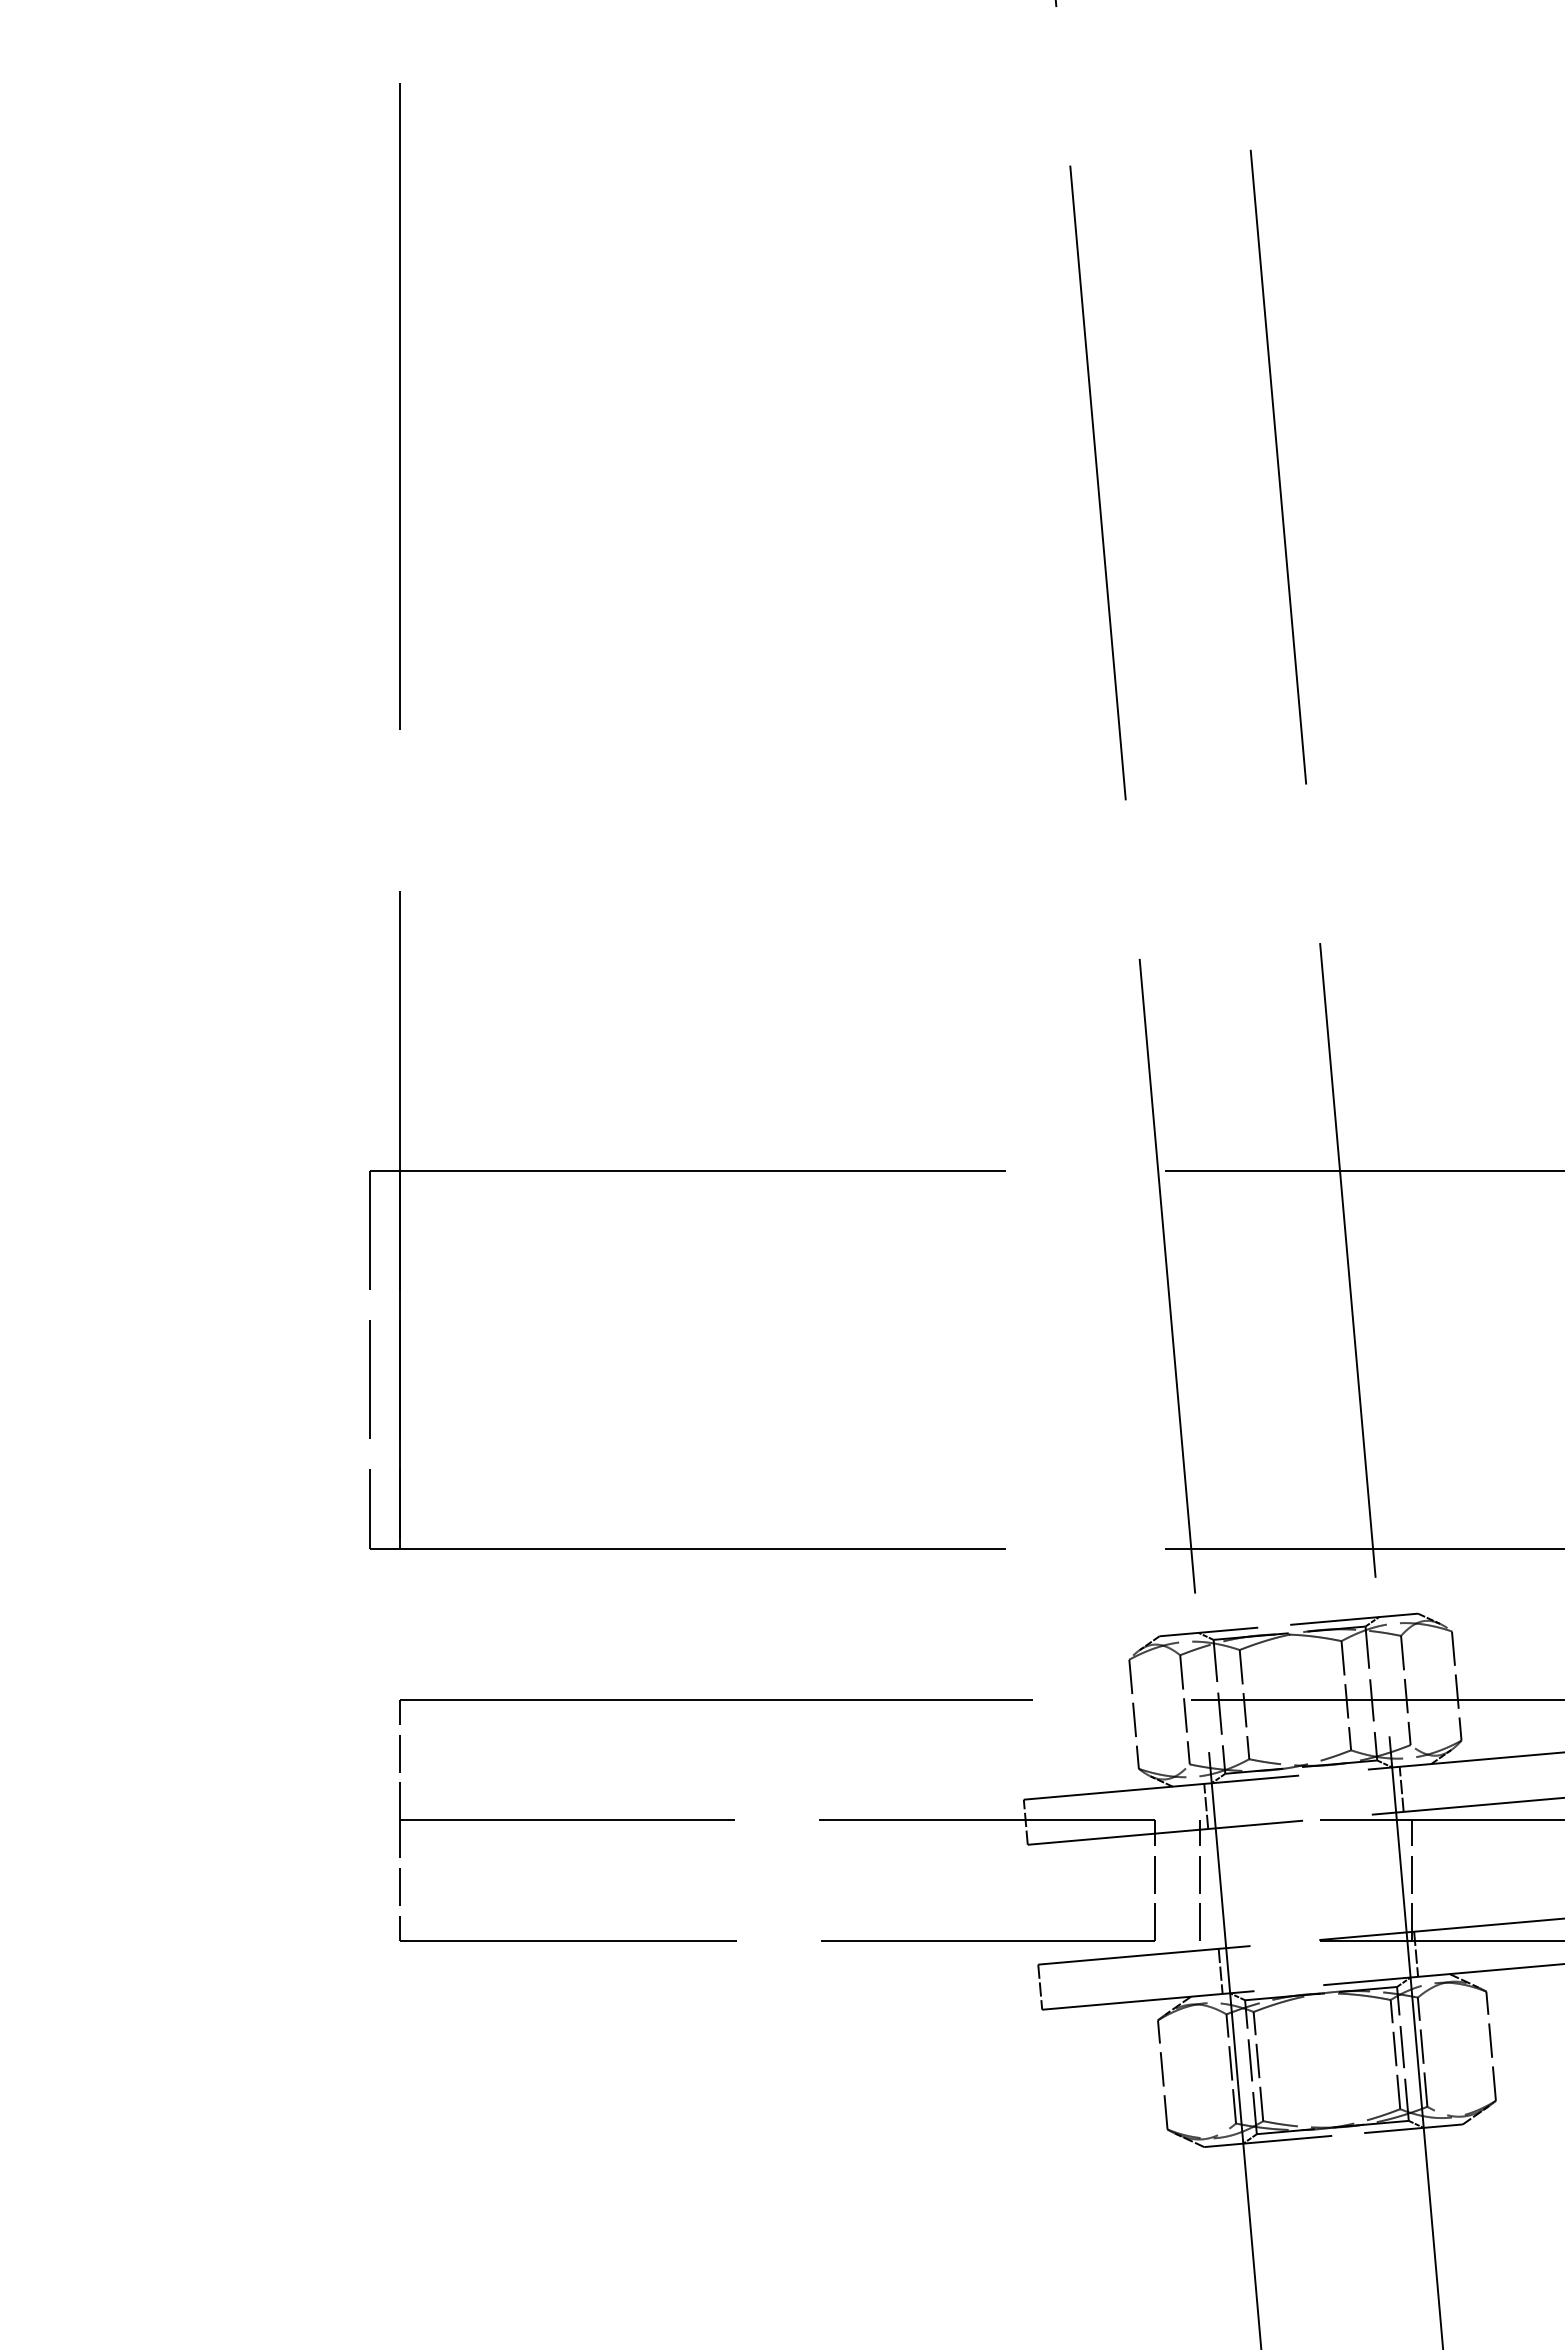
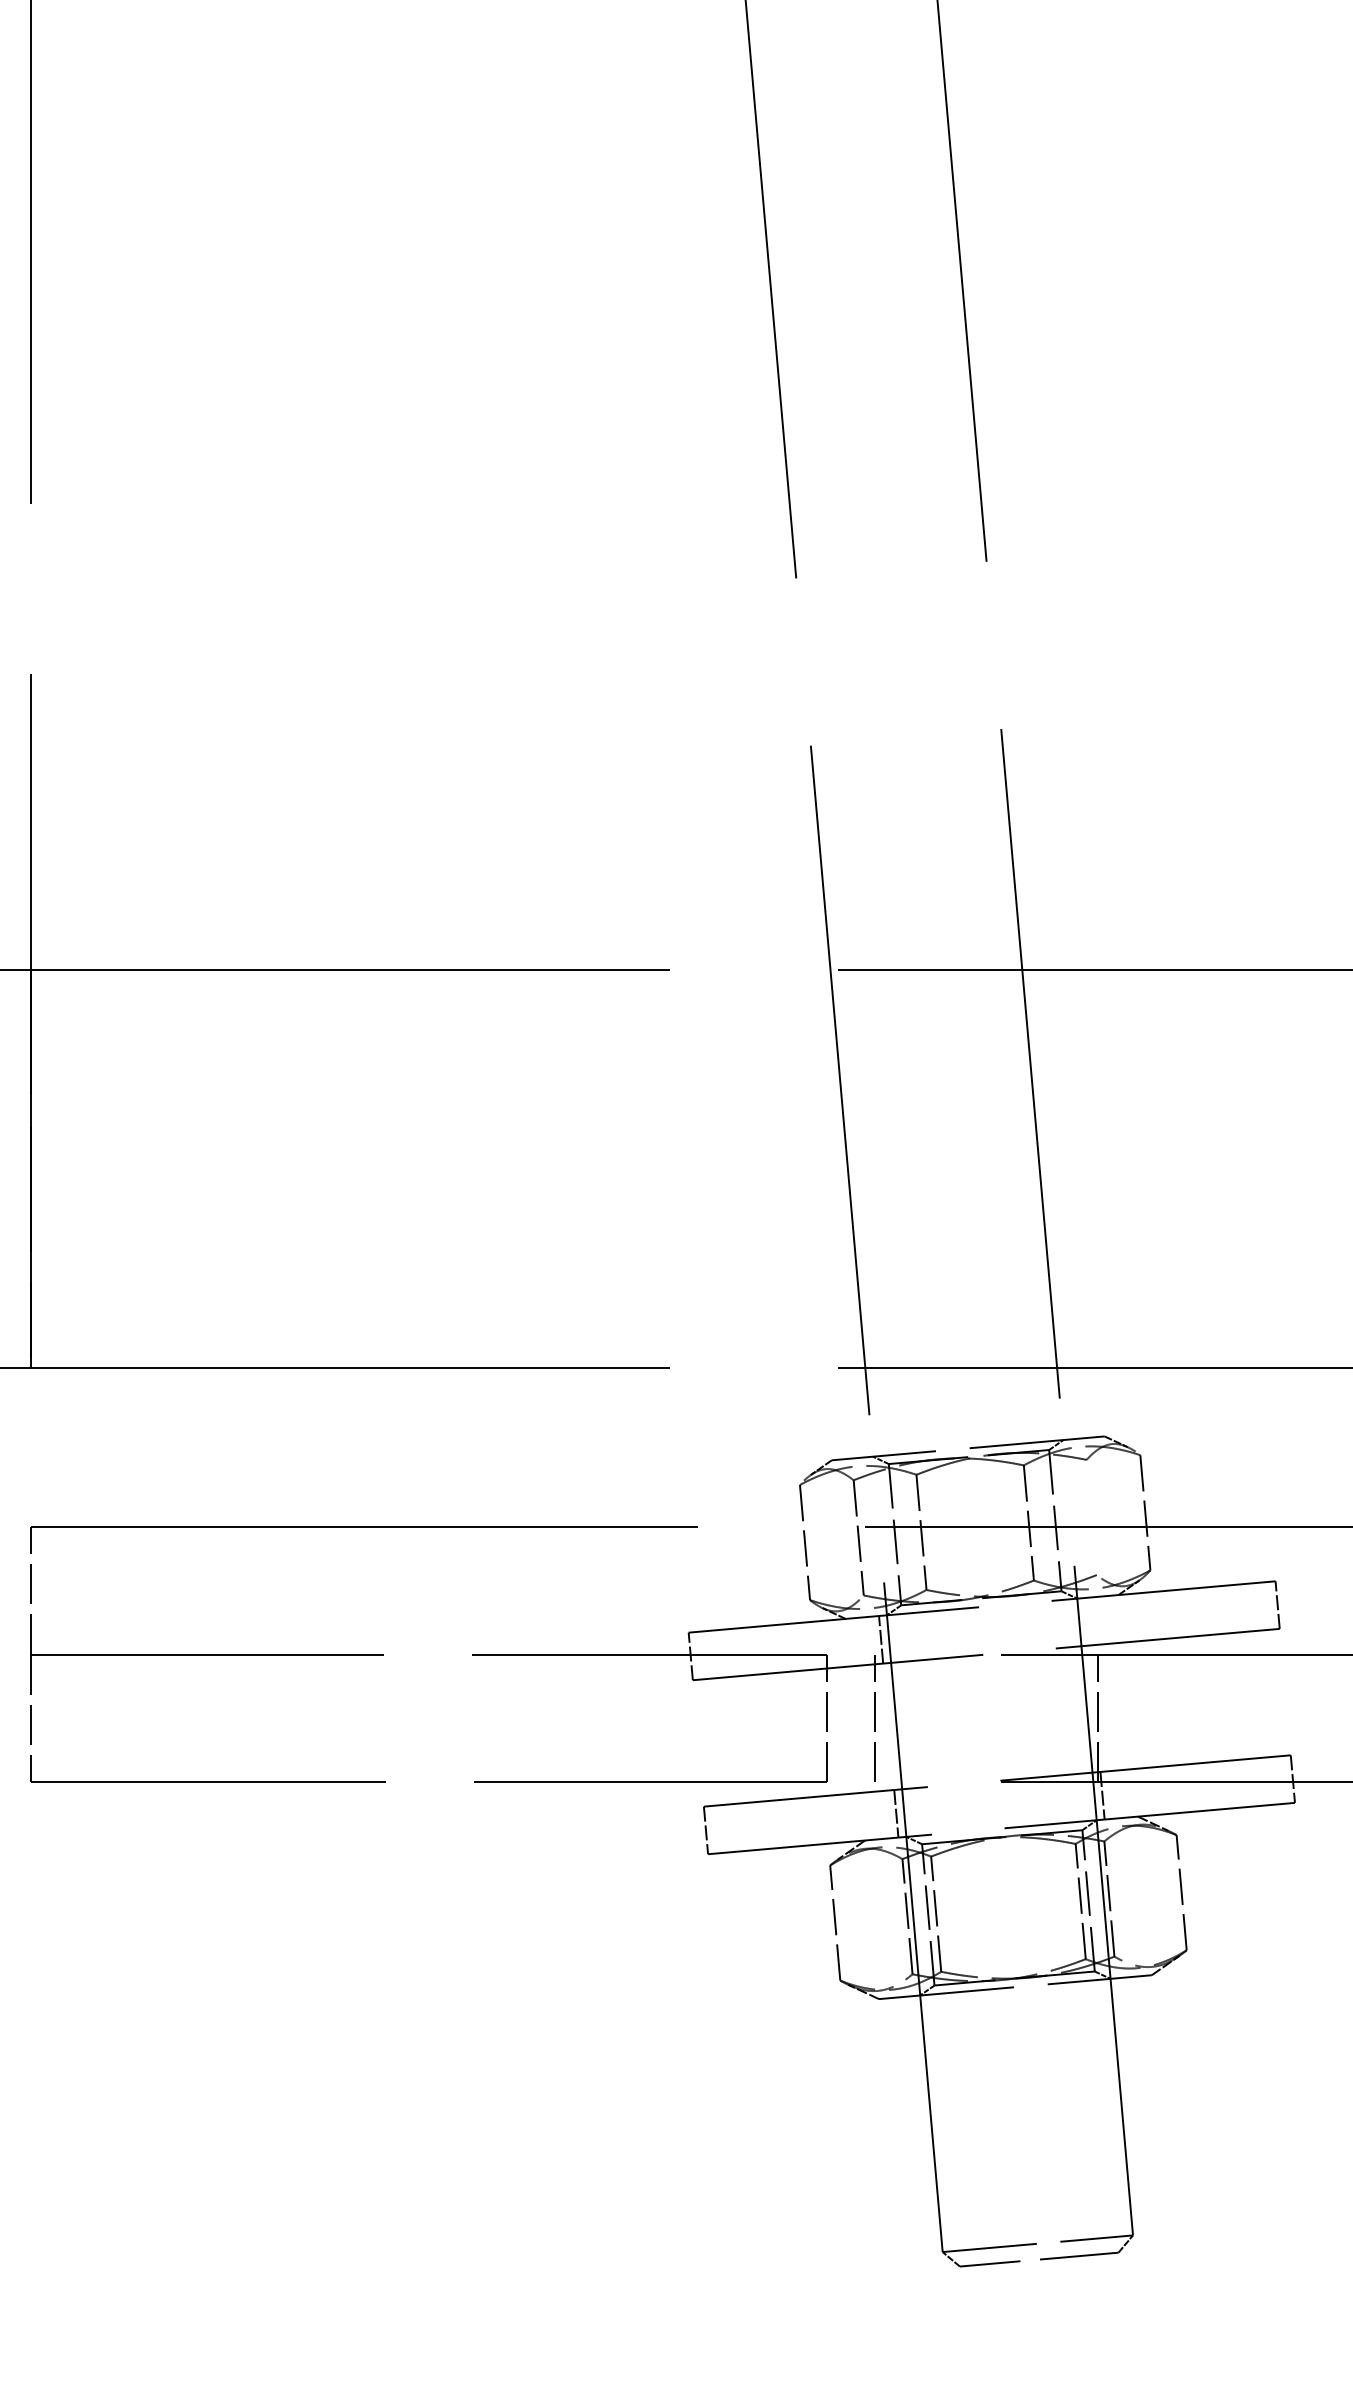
line: (1405, 1690) -> (1091, 1517), removed
line: (1401, 1788) -> (1087, 1620), removed

